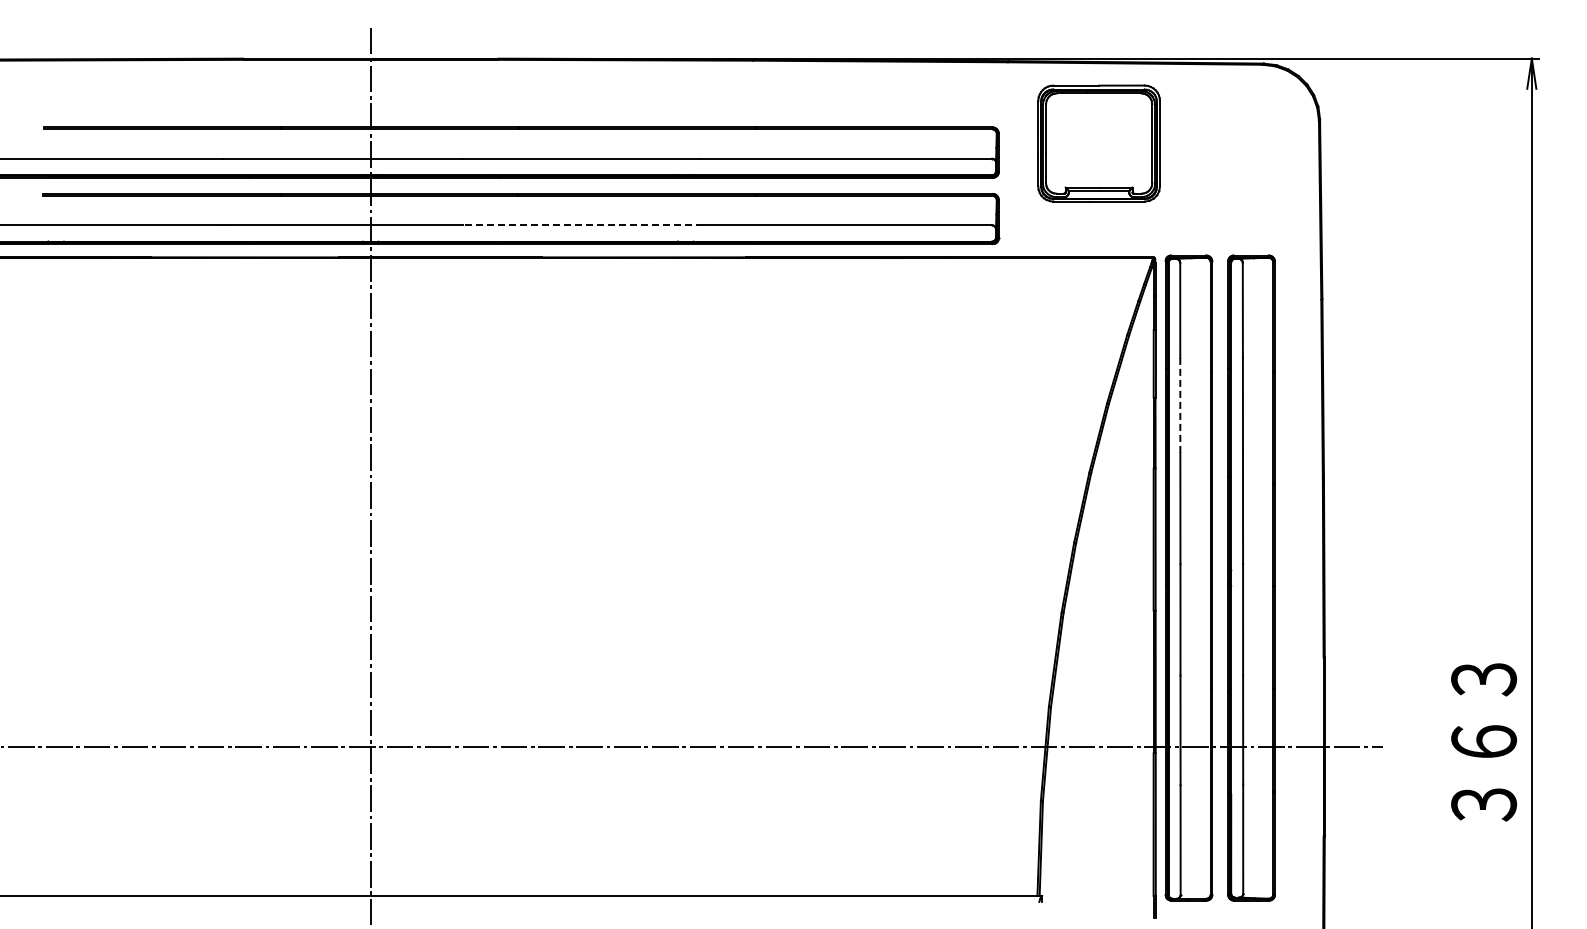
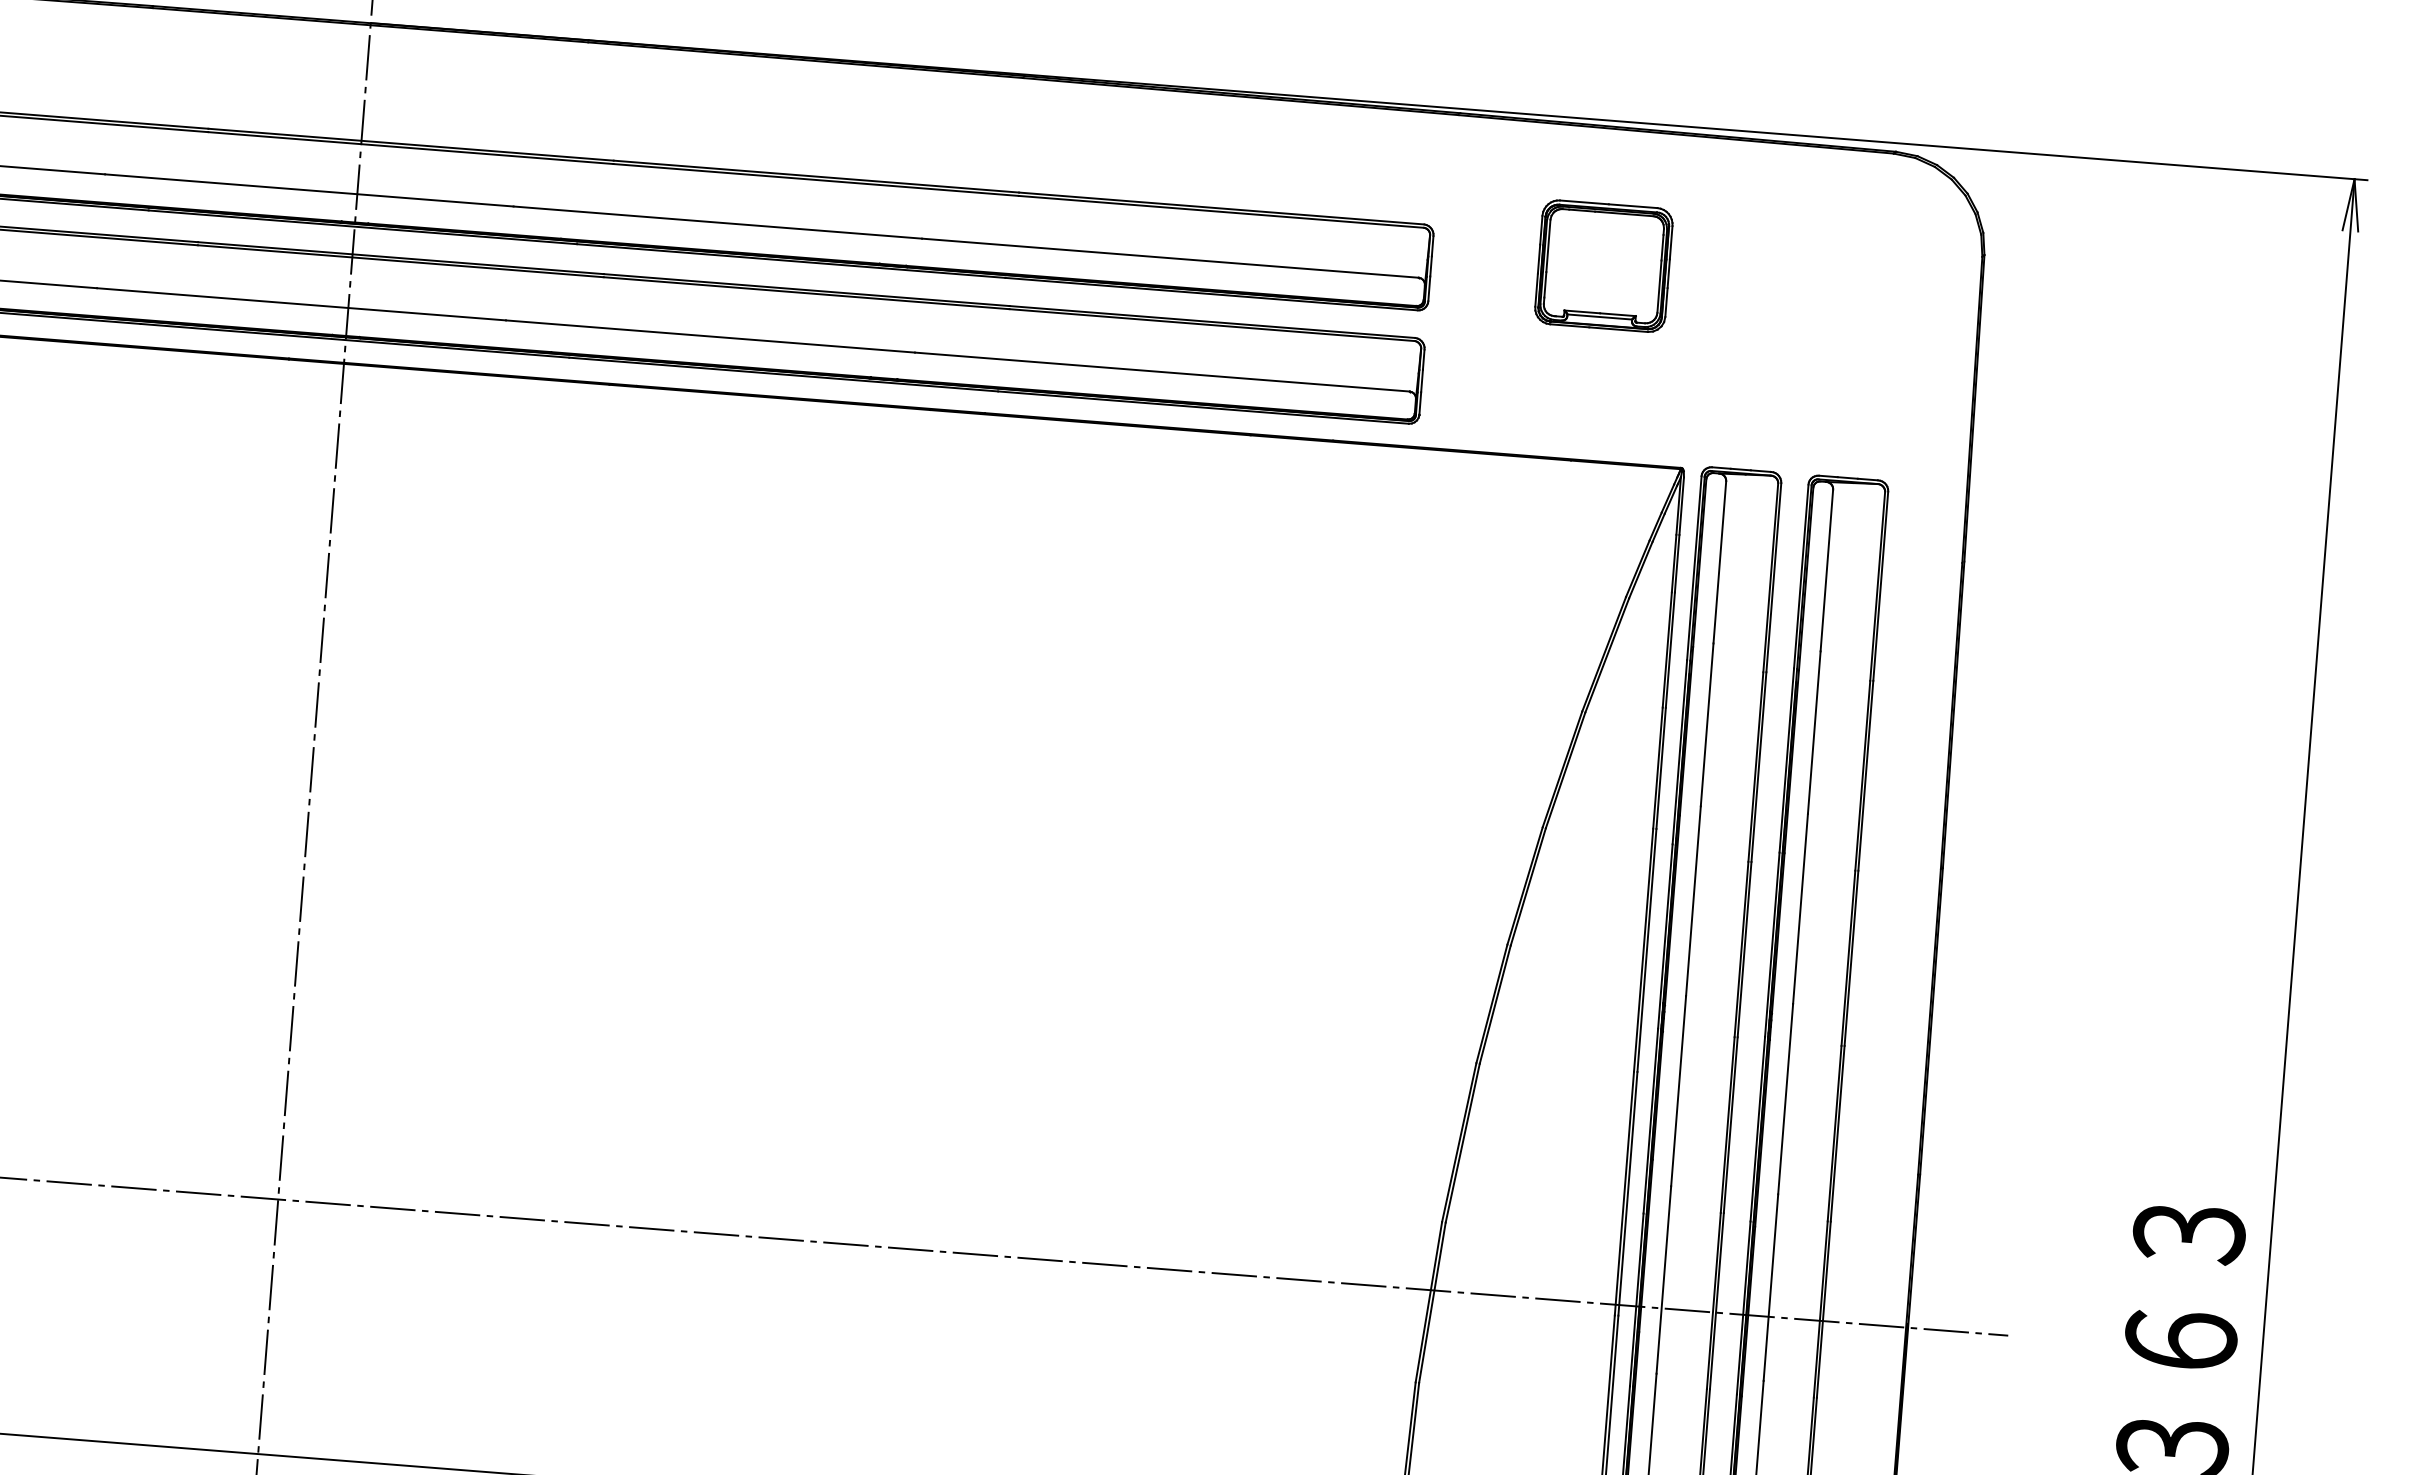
part: (1099, 143) -> (1604, 266), size x0.62
line: (582, 225) -> (709, 336), dashed -> solid
line: (1180, 405) -> (1707, 724), dashed -> solid

